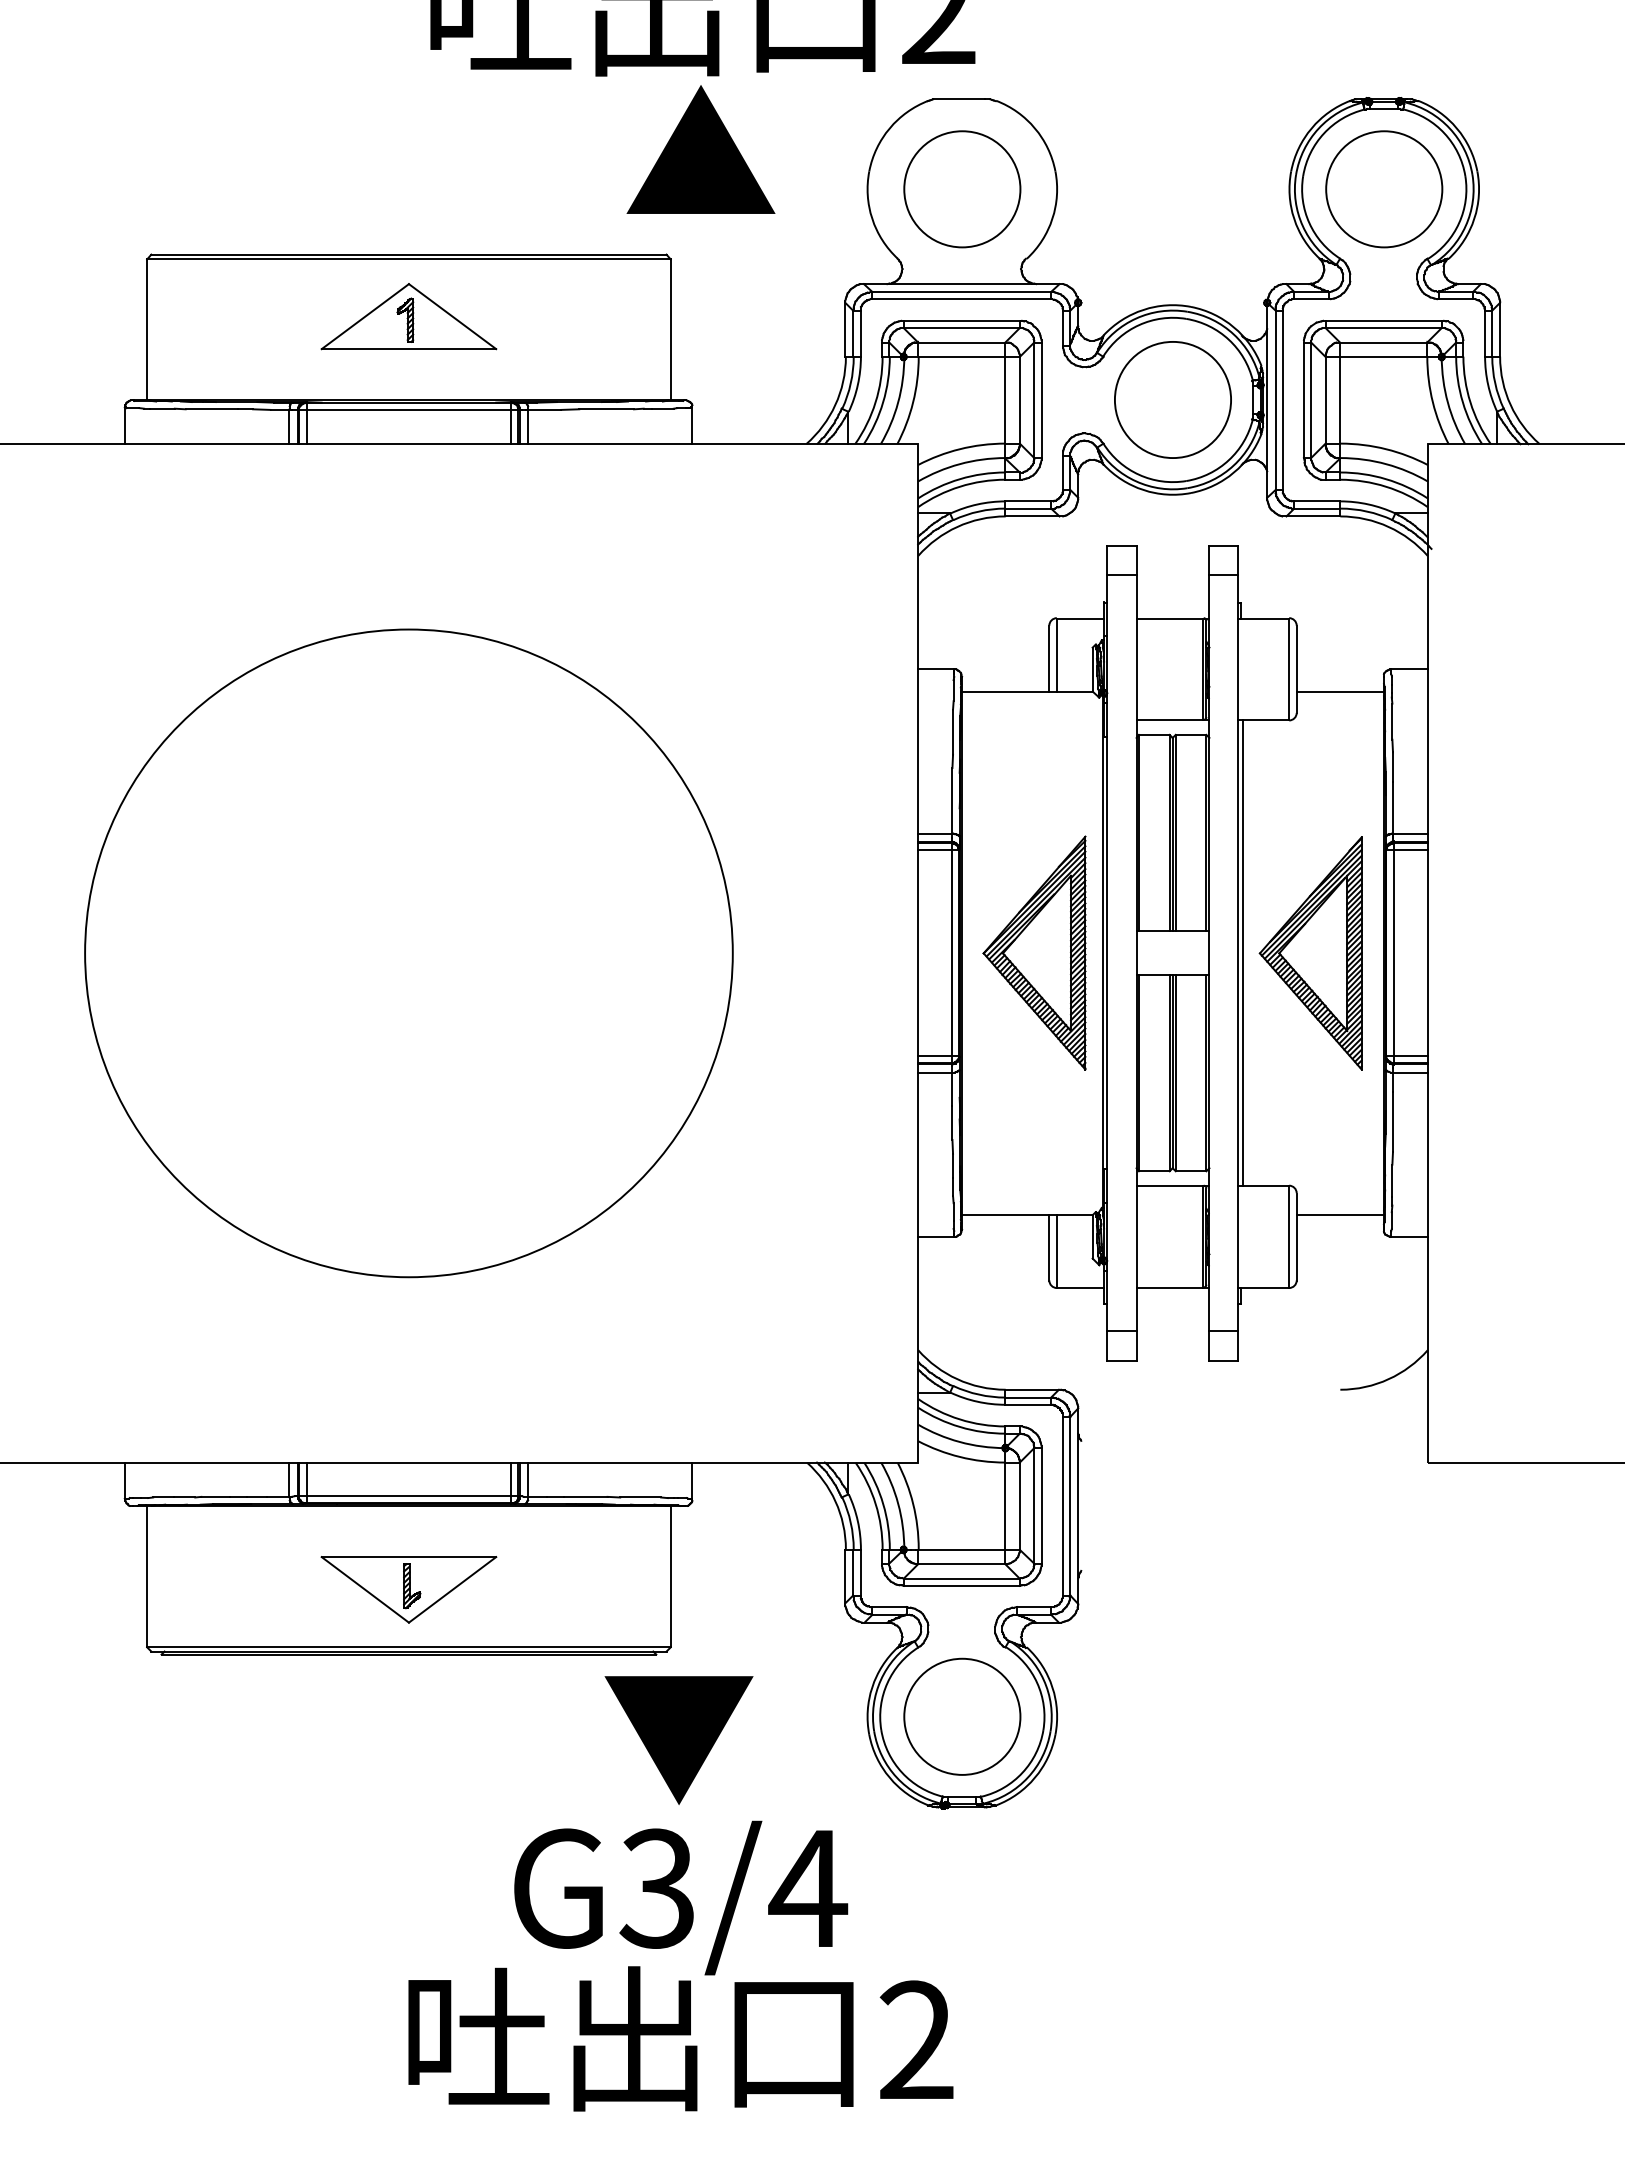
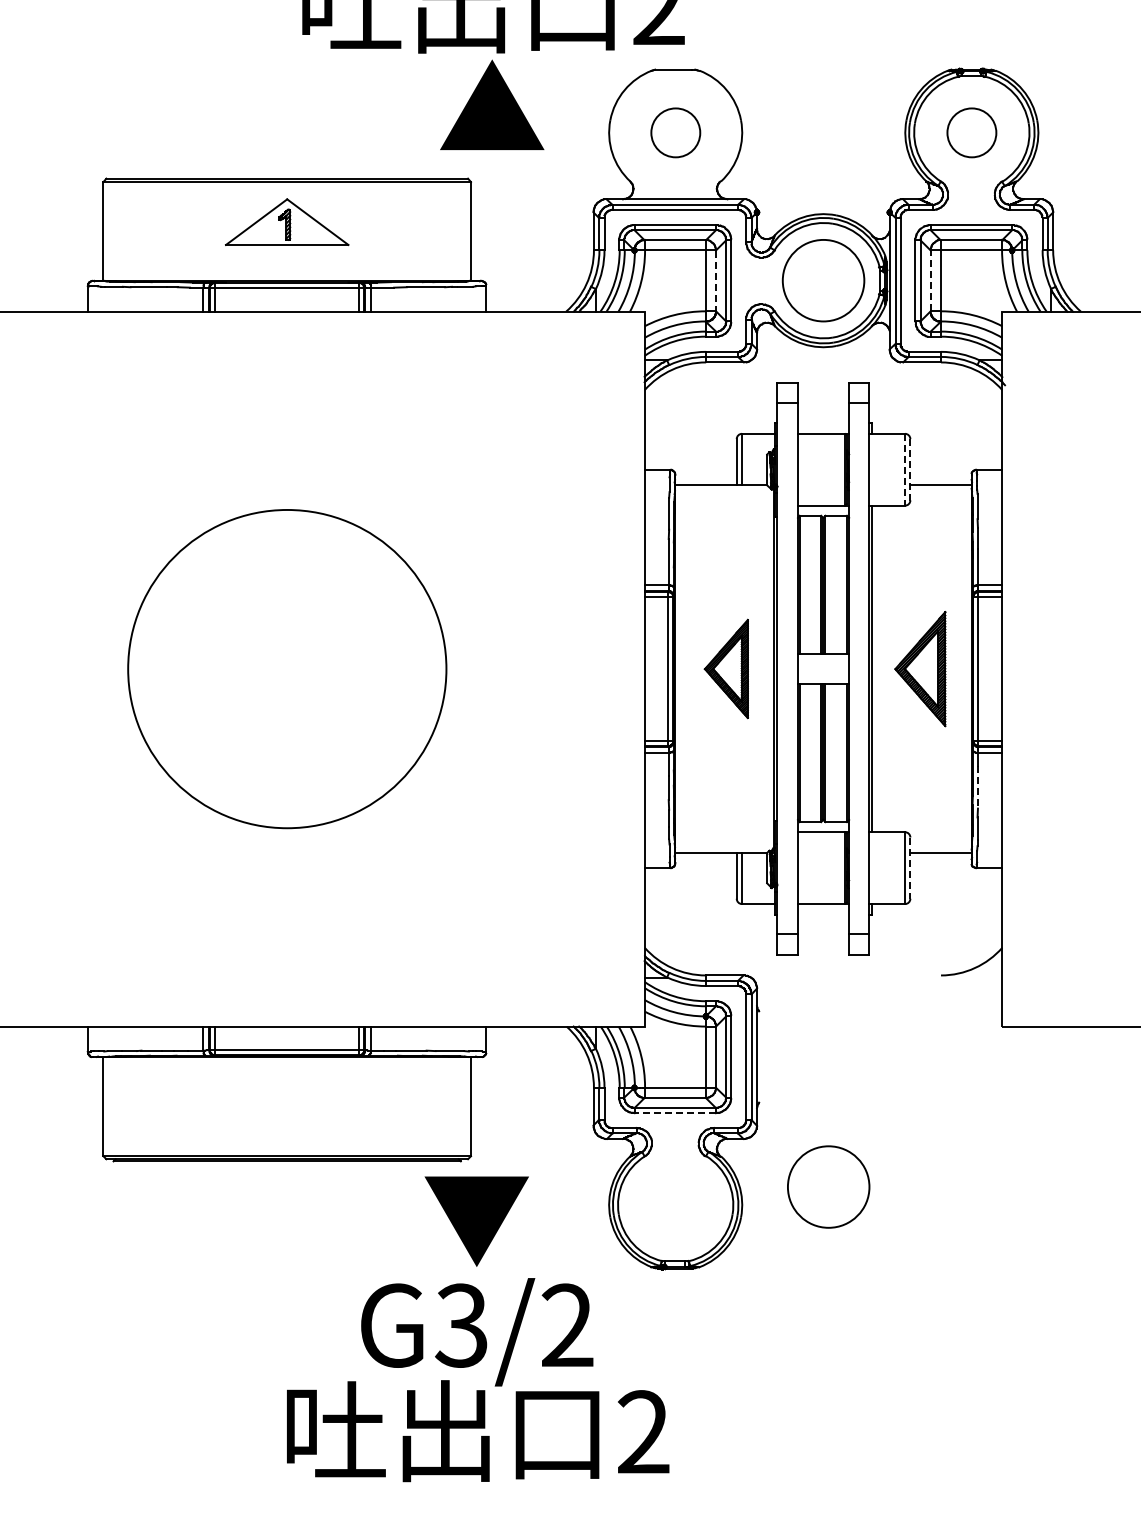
part: (962, 188) -> (675, 132), size x0.6
part: (1383, 188) -> (971, 132), size x0.6
line: (1020, 401) -> (716, 281), solid -> dashed
line: (1325, 401) -> (930, 281), solid -> dashed
line: (1288, 668) -> (904, 469), solid -> dashed
line: (1296, 668) -> (910, 469), solid -> dashed
part: (409, 952) -> (287, 668), size x0.7
part: (1034, 952) -> (726, 668), size x0.6
part: (1311, 952) -> (920, 668), size x0.7
line: (1392, 1121) -> (977, 787), solid -> dashed
line: (1296, 1237) -> (910, 868), solid -> dashed
line: (962, 1586) -> (675, 1113), solid -> dashed
part: (409, 1589) -> (287, 1115), removed
part: (962, 1716) -> (828, 1186), moved
text: (808, 1886) -> (567, 1324), G3/4 -> G3/2

